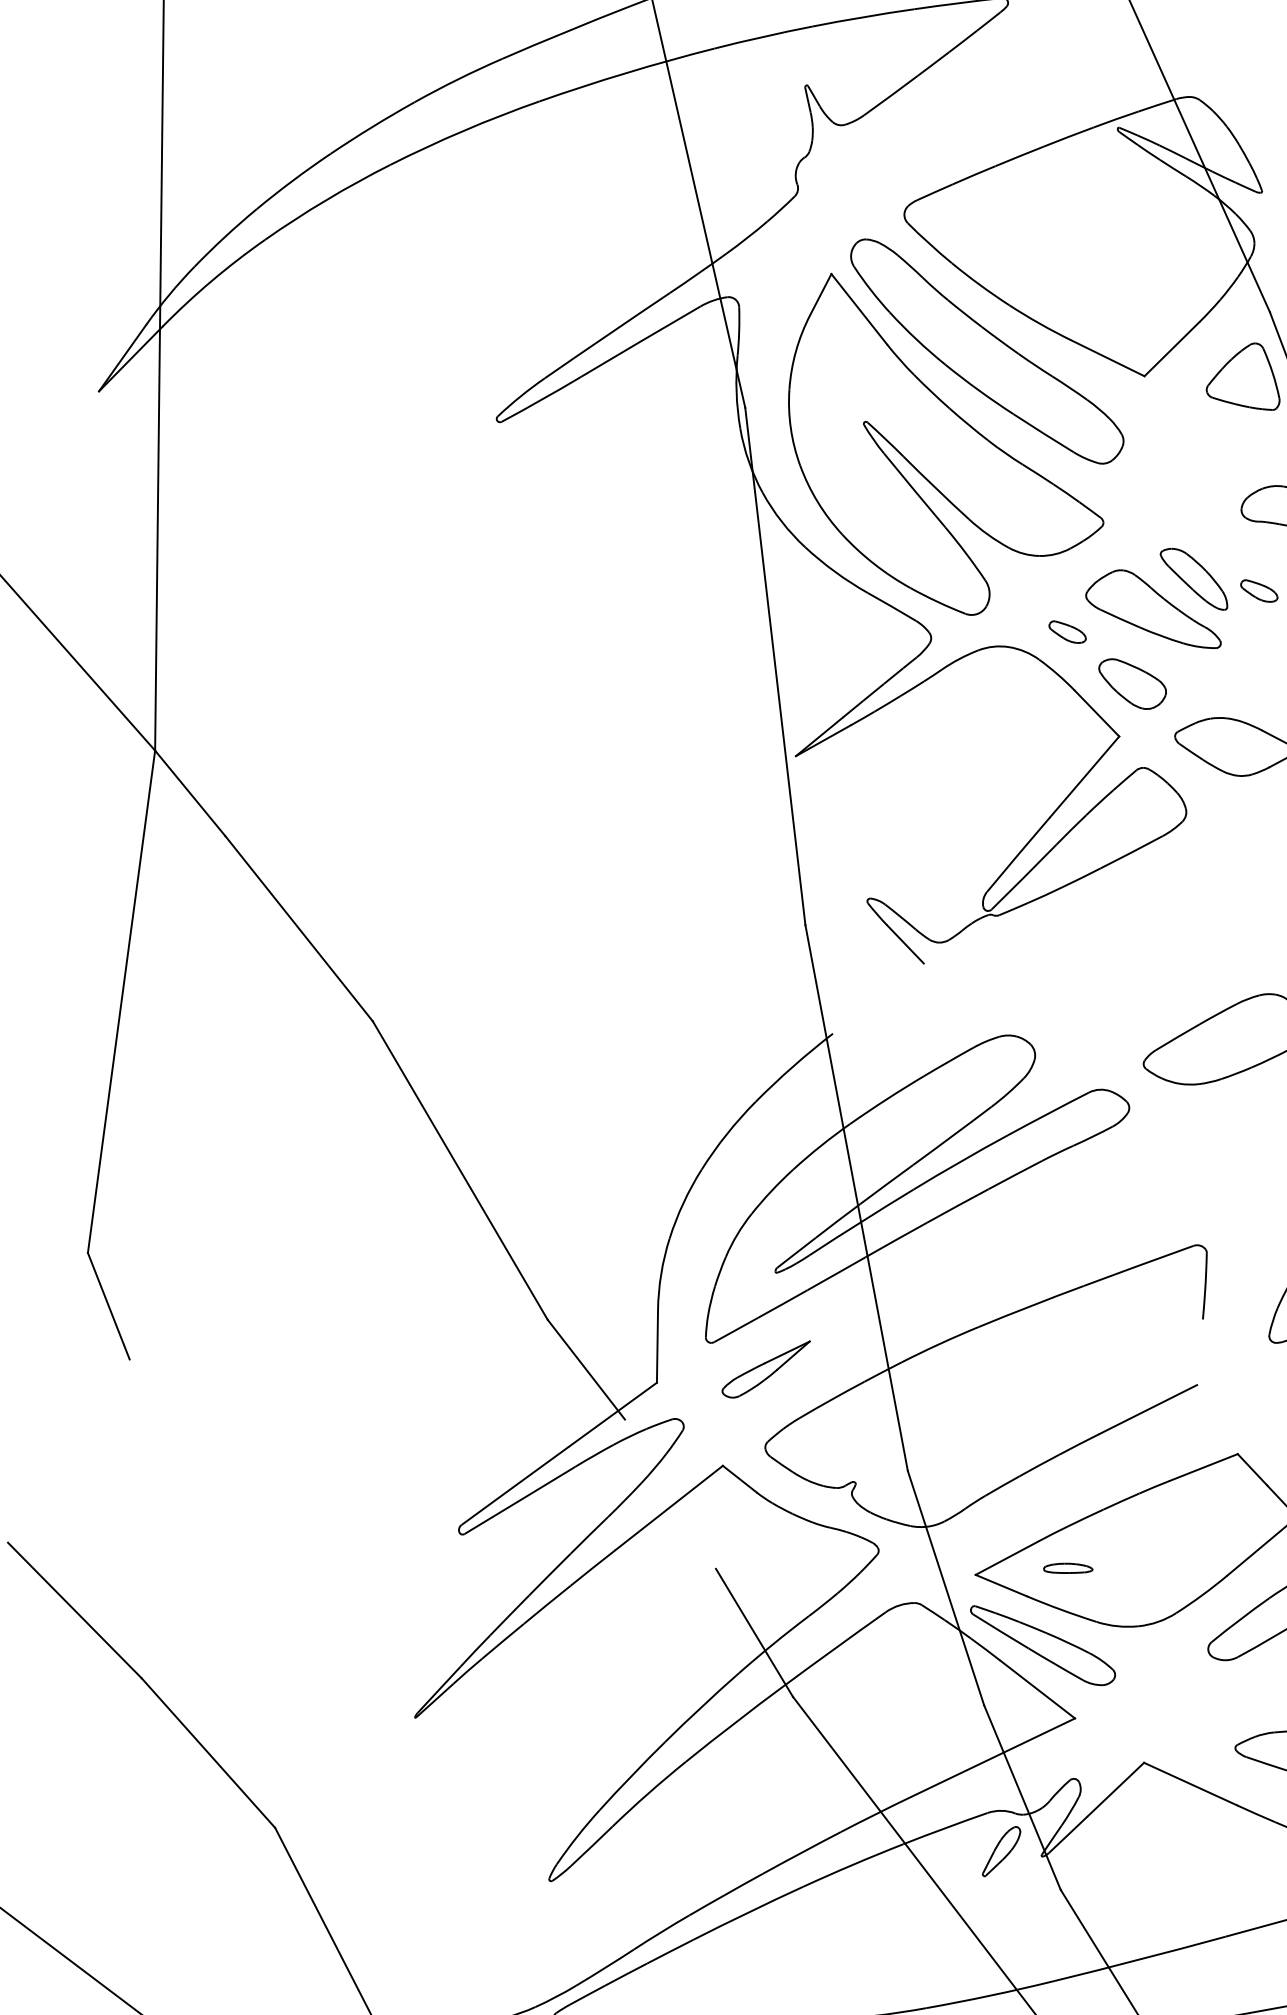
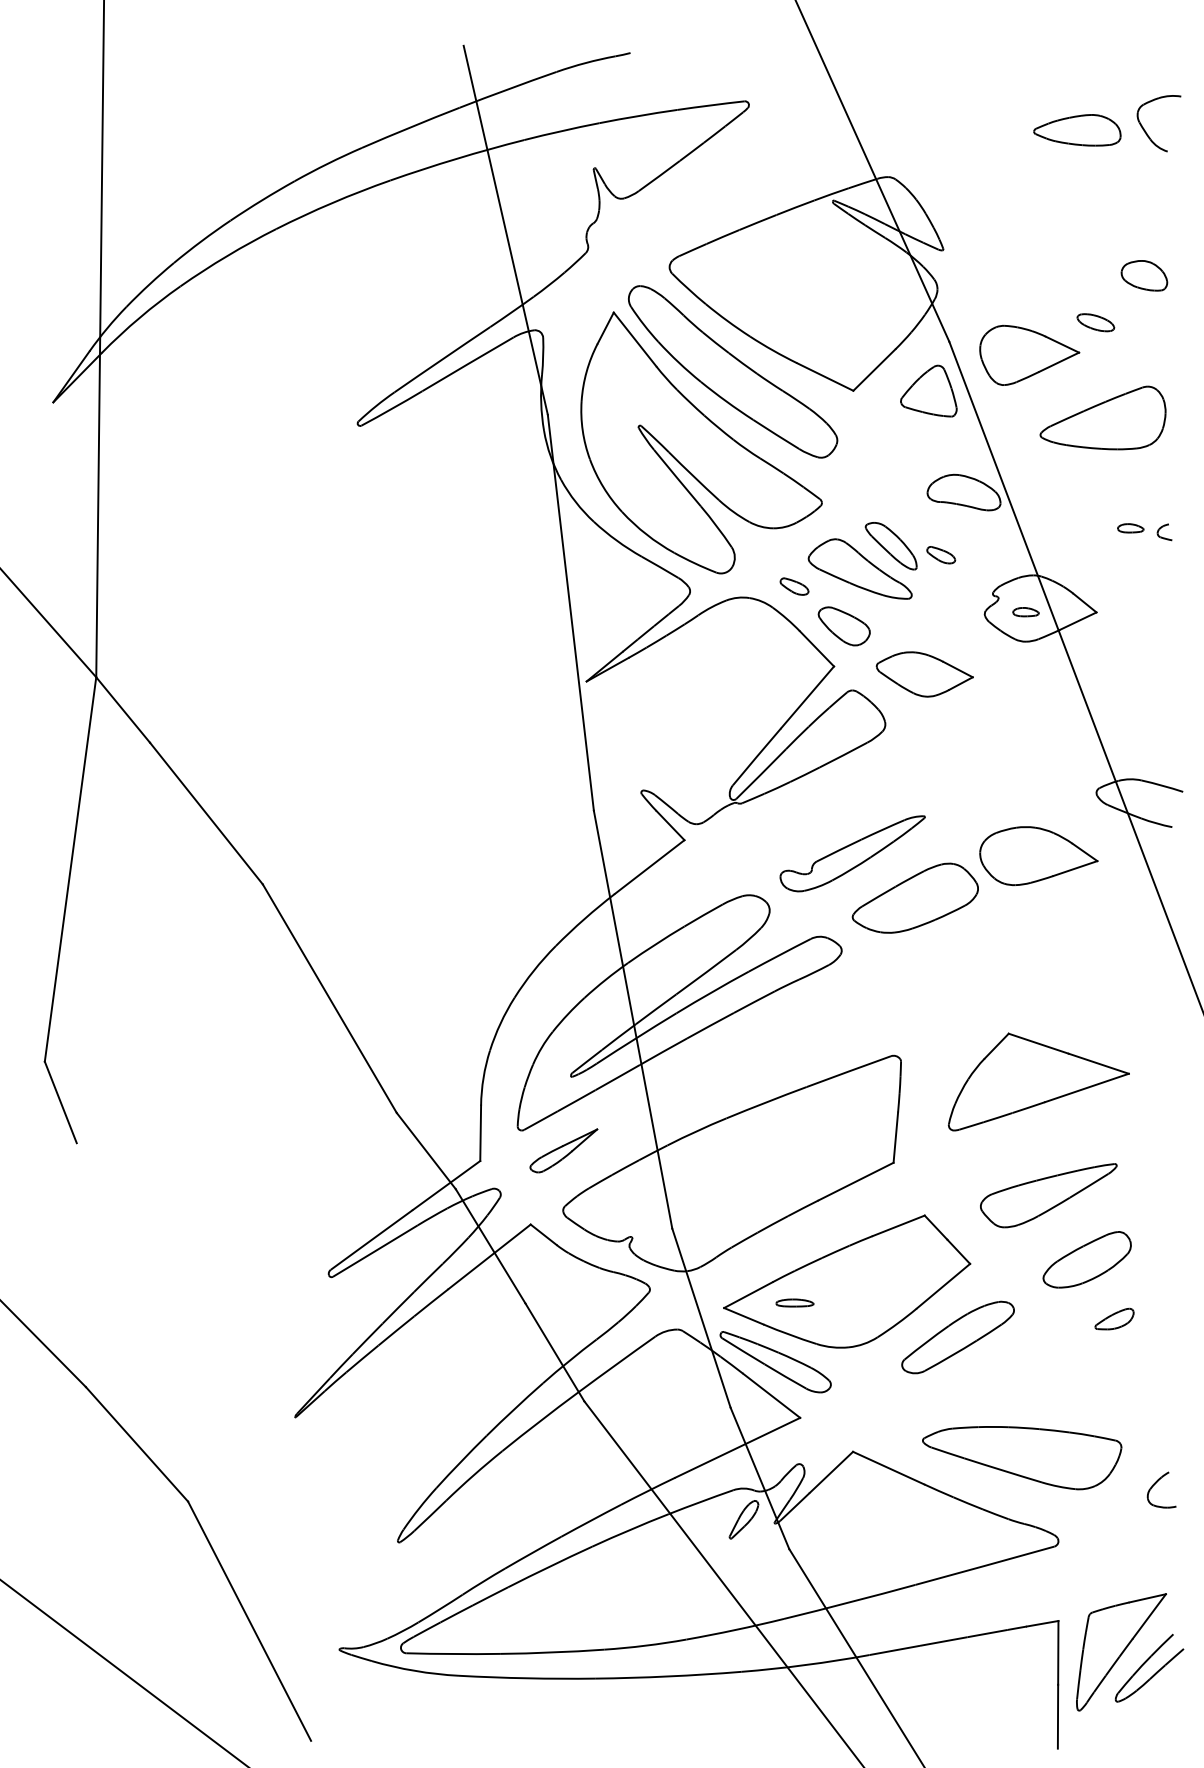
part: (1143, 980) -> (852, 853), added
line: (878, 997) -> (649, 866), added
line: (1199, 1352) -> (895, 1137), added
line: (670, 1494) -> (490, 1246), added

